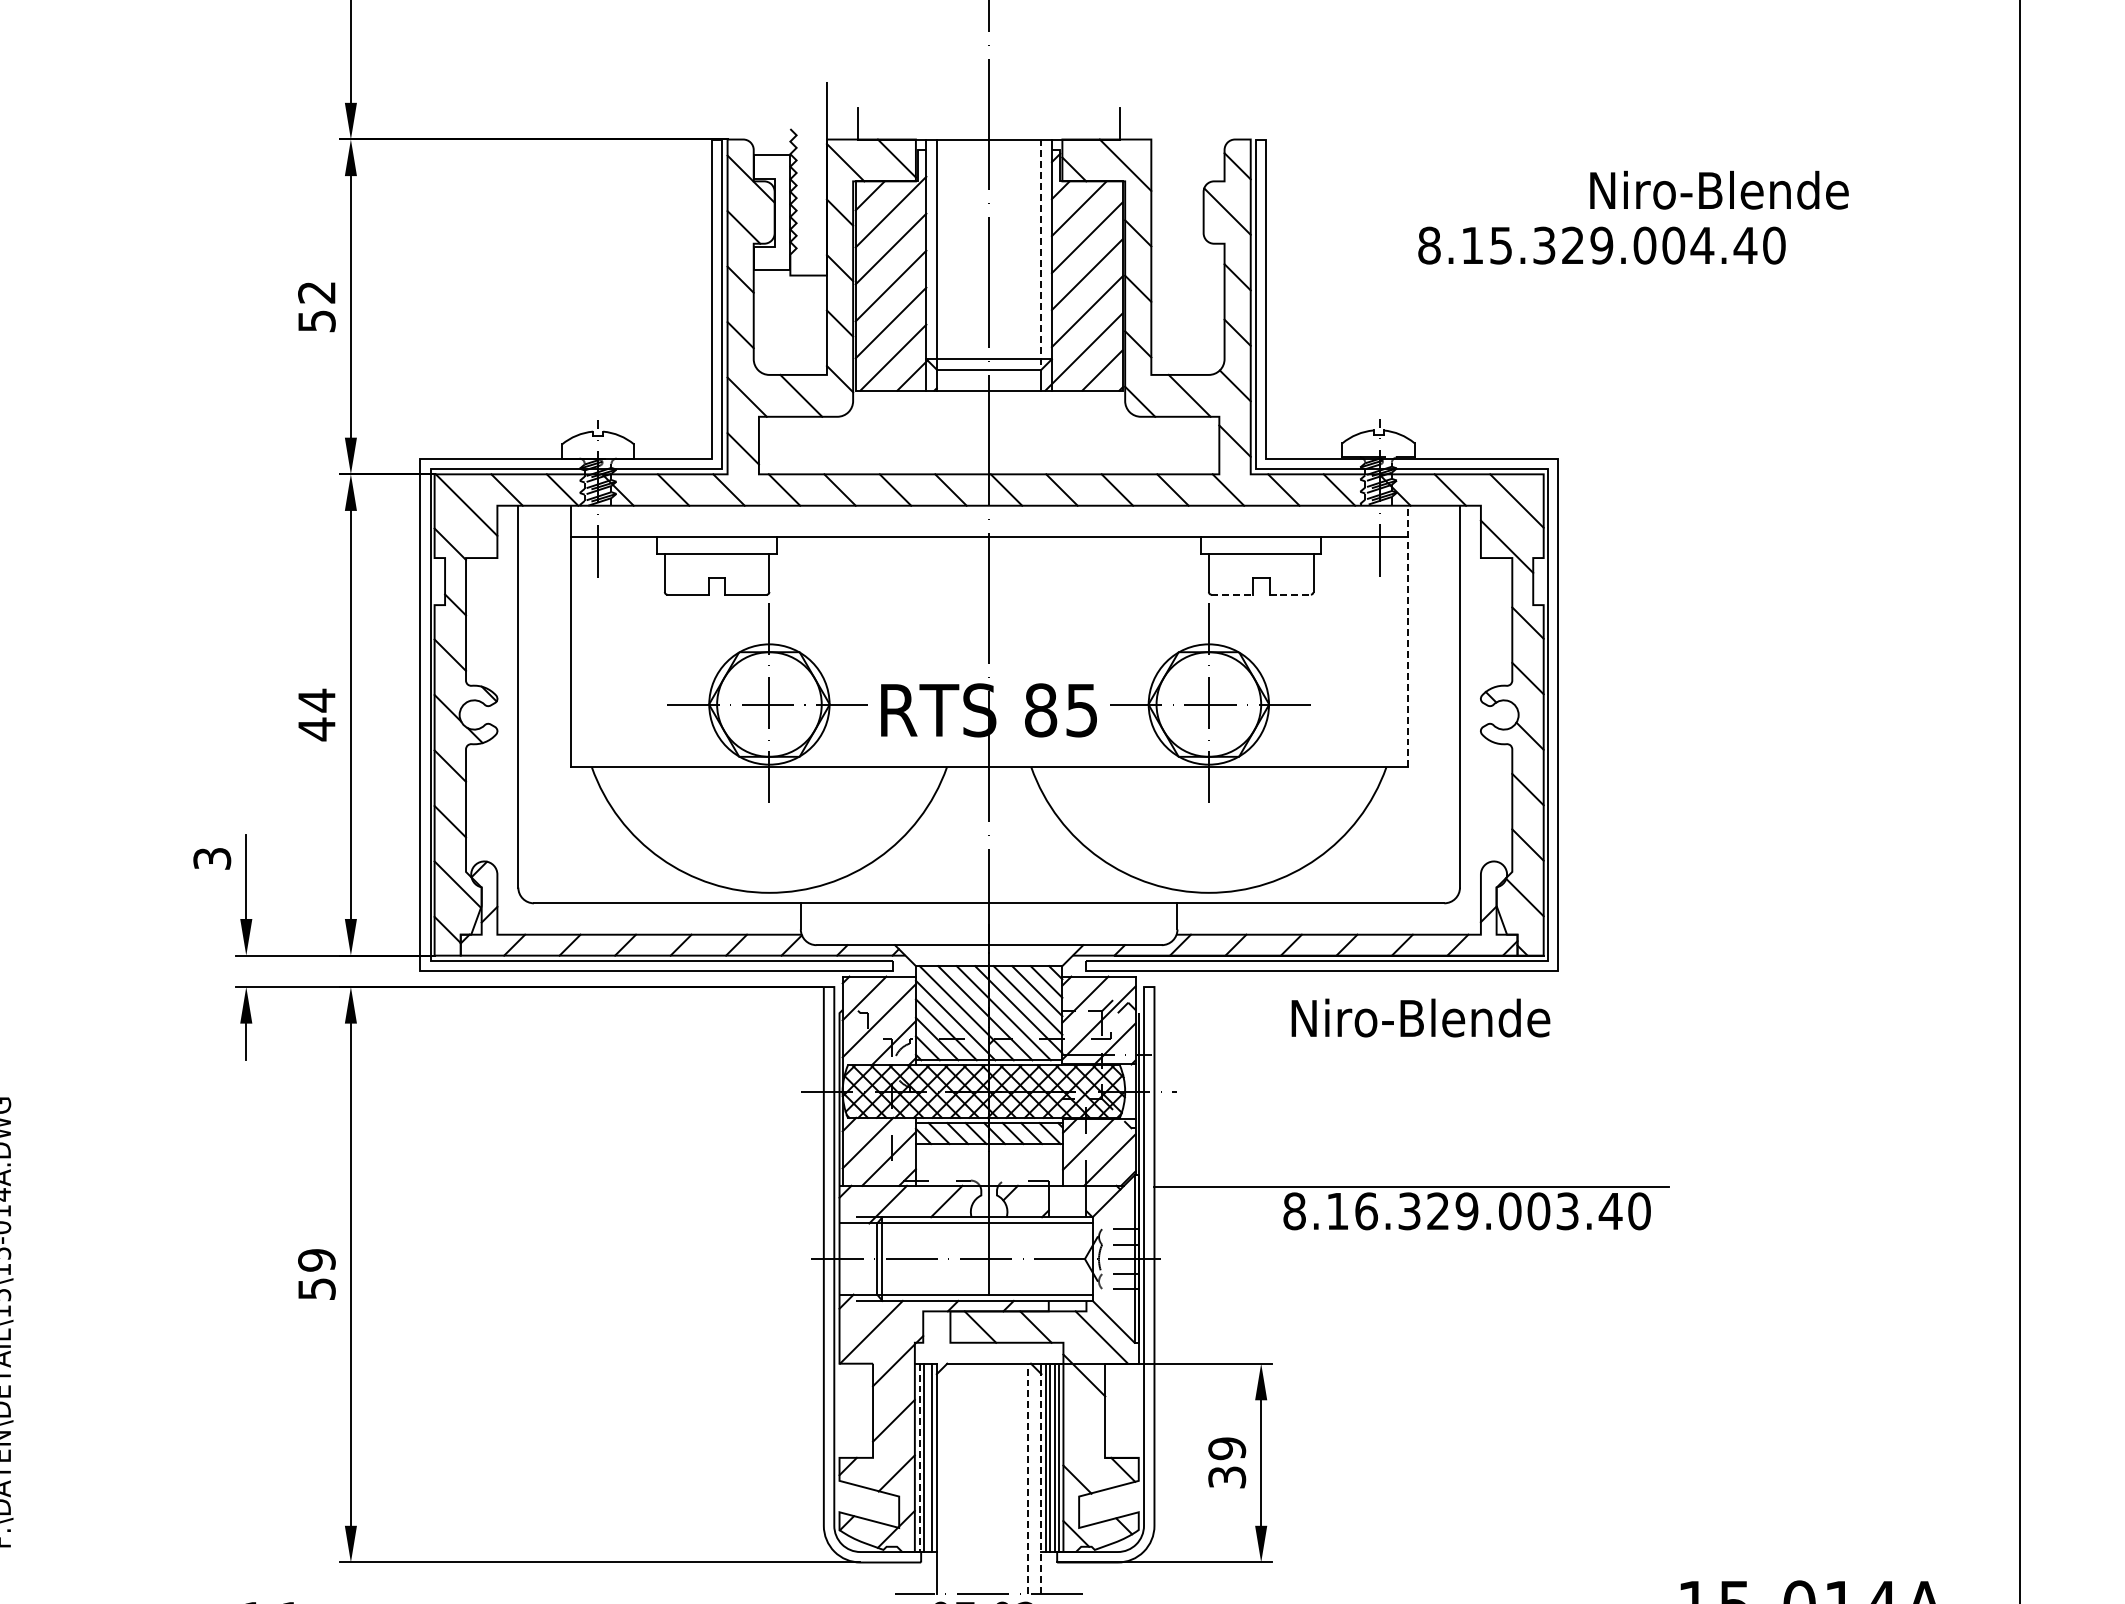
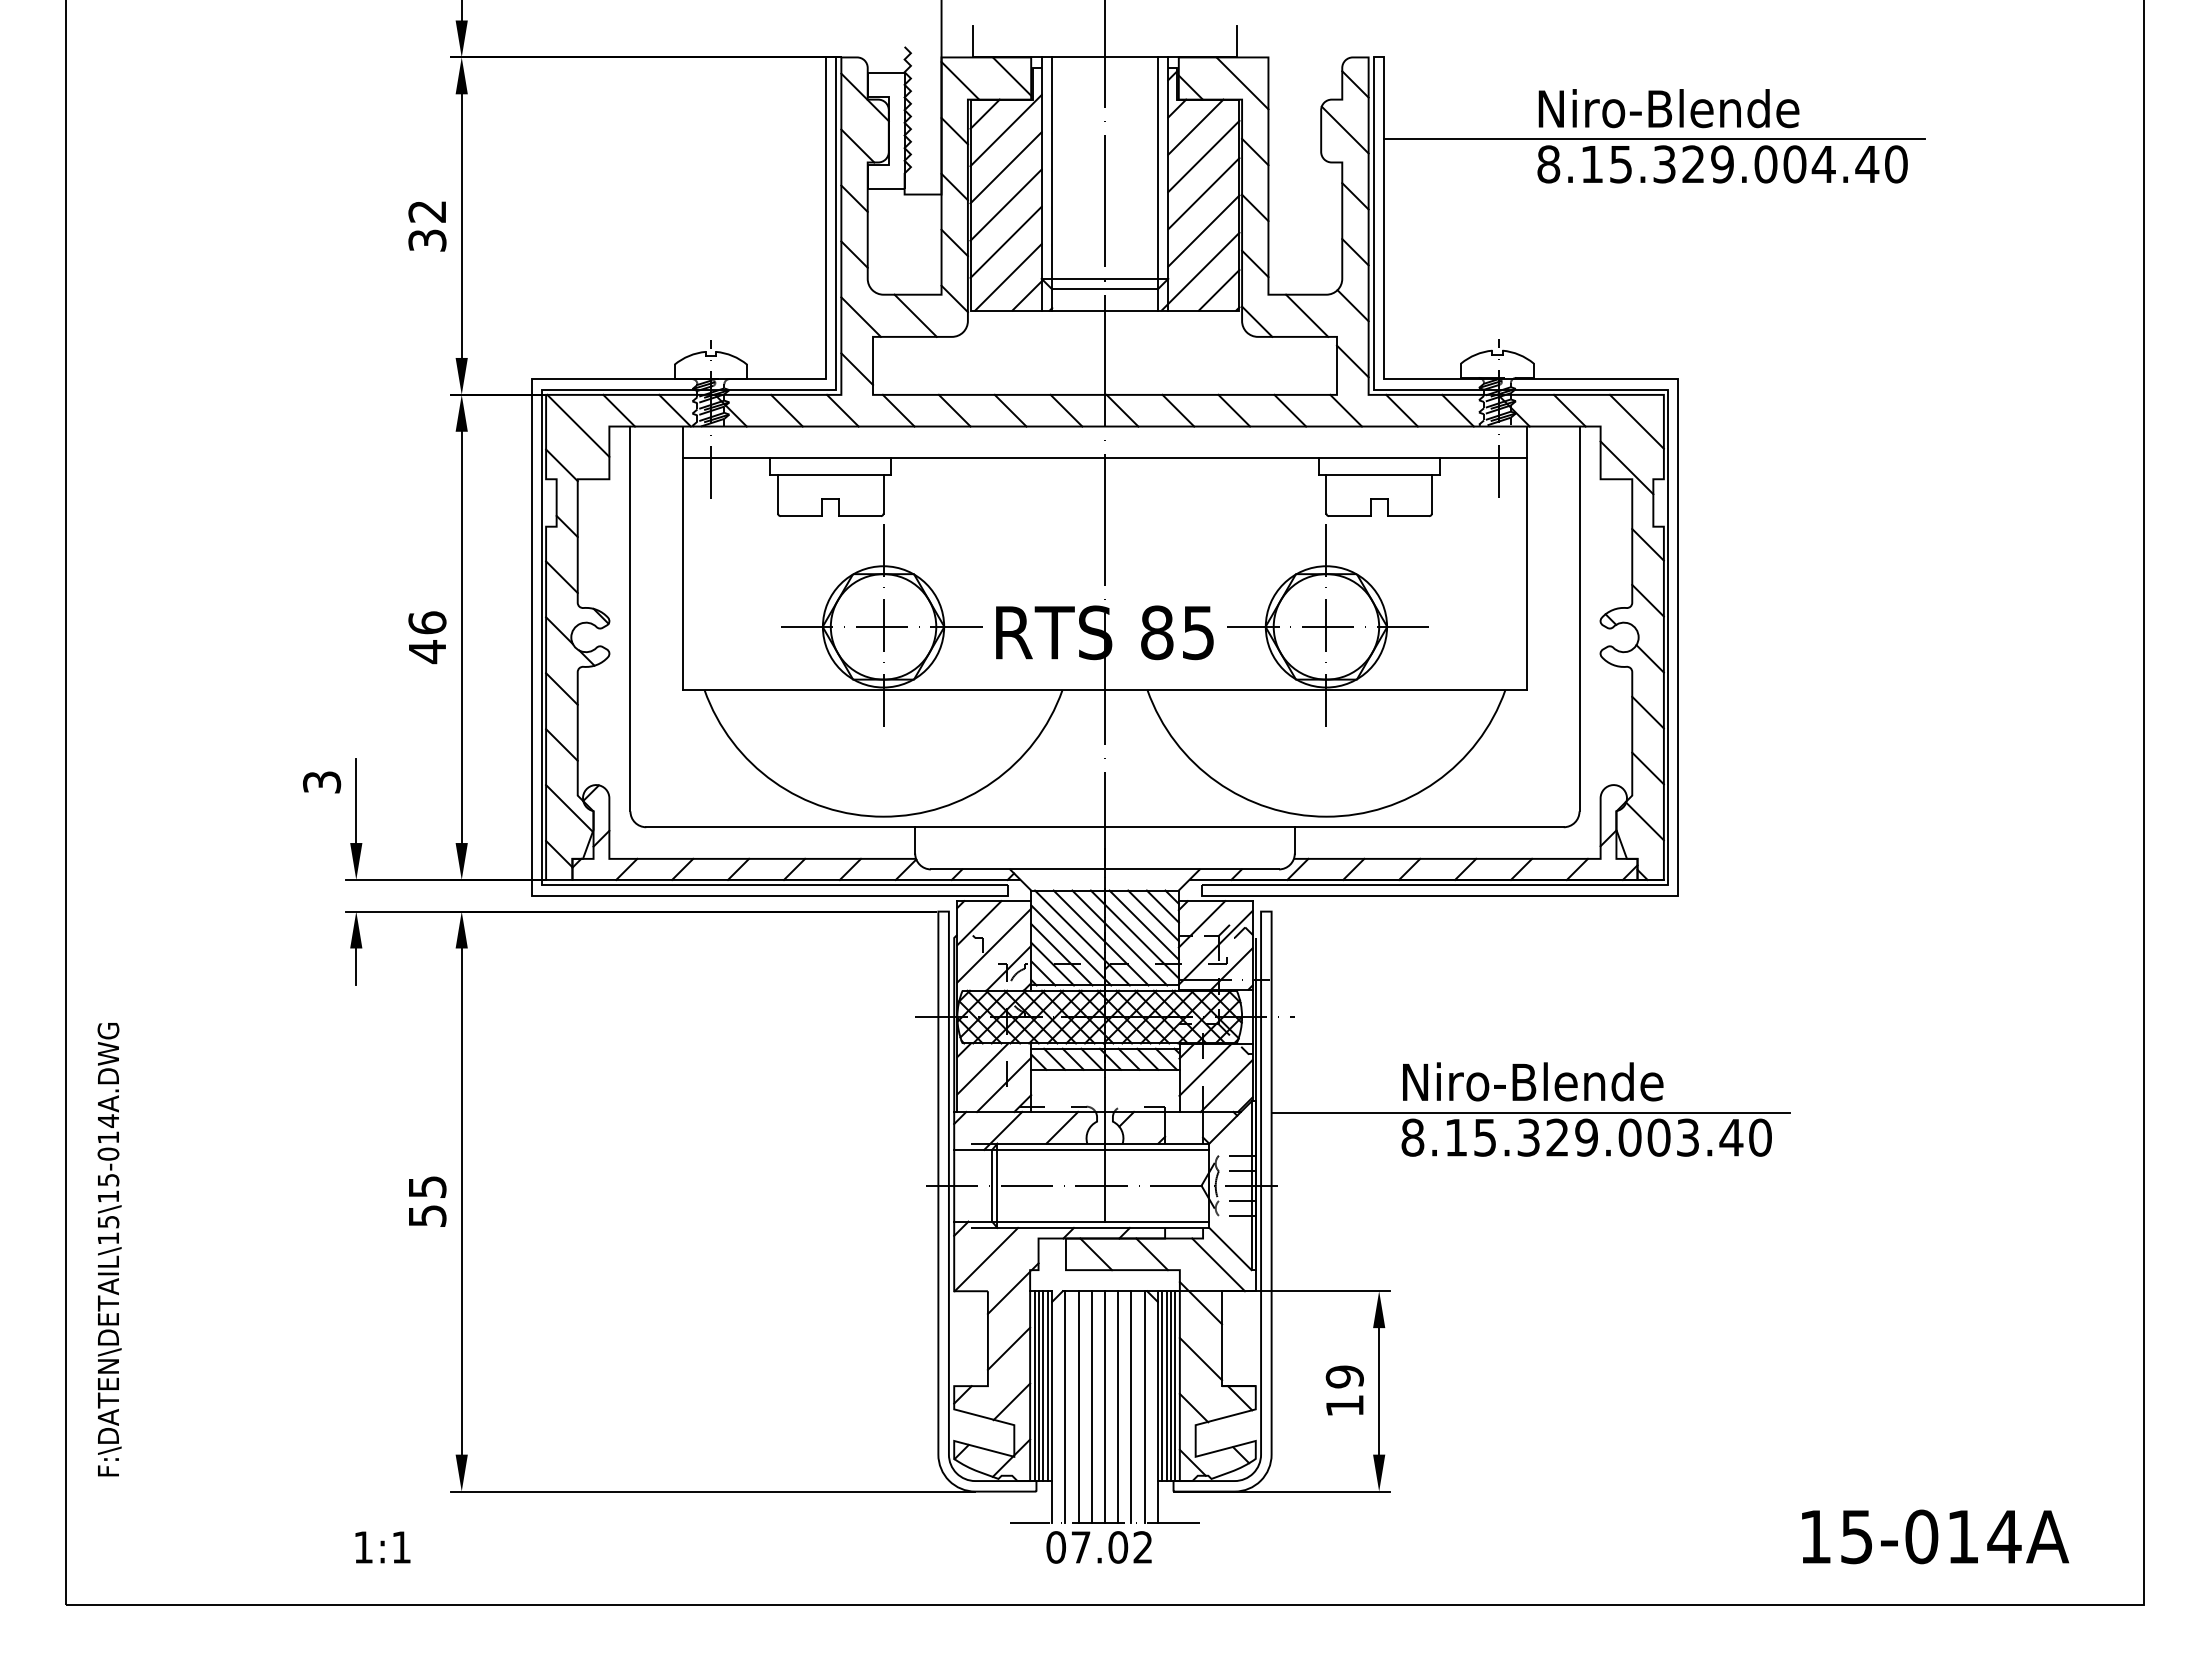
text: (1718, 190) -> (1668, 108), moved
line: (1534, 220) -> (1654, 139), added
line: (1041, 254) -> (1157, 173), dashed -> solid
text: (315, 320) -> (426, 239), 52 -> 32
line: (1231, 594) -> (1349, 516), dashed -> solid
line: (1290, 594) -> (1408, 516), dashed -> solid
line: (1407, 636) -> (1526, 558), dashed -> solid
text: (316, 701) -> (427, 623), 44 -> 46
text: (1421, 1017) -> (1533, 1081), moved
text: (1366, 1211) -> (1485, 1137), 8.16.329.003.40 -> 8.15.329.003.40
text: (316, 1259) -> (427, 1186), 59 -> 55
line: (1083, 1430) -> (1200, 1358), added
line: (919, 1458) -> (1034, 1386), dashed -> solid
line: (928, 1458) -> (1043, 1386), added
text: (1226, 1477) -> (1344, 1405), 39 -> 19
line: (949, 1479) -> (1065, 1407), added
line: (962, 1479) -> (1078, 1407), added
line: (975, 1479) -> (1091, 1407), added
line: (989, 1479) -> (1105, 1407), added
line: (1002, 1479) -> (1118, 1407), added
line: (1015, 1479) -> (1131, 1407), added
line: (1028, 1479) -> (1144, 1407), dashed -> solid
line: (1041, 1484) -> (1157, 1412), dashed -> solid

